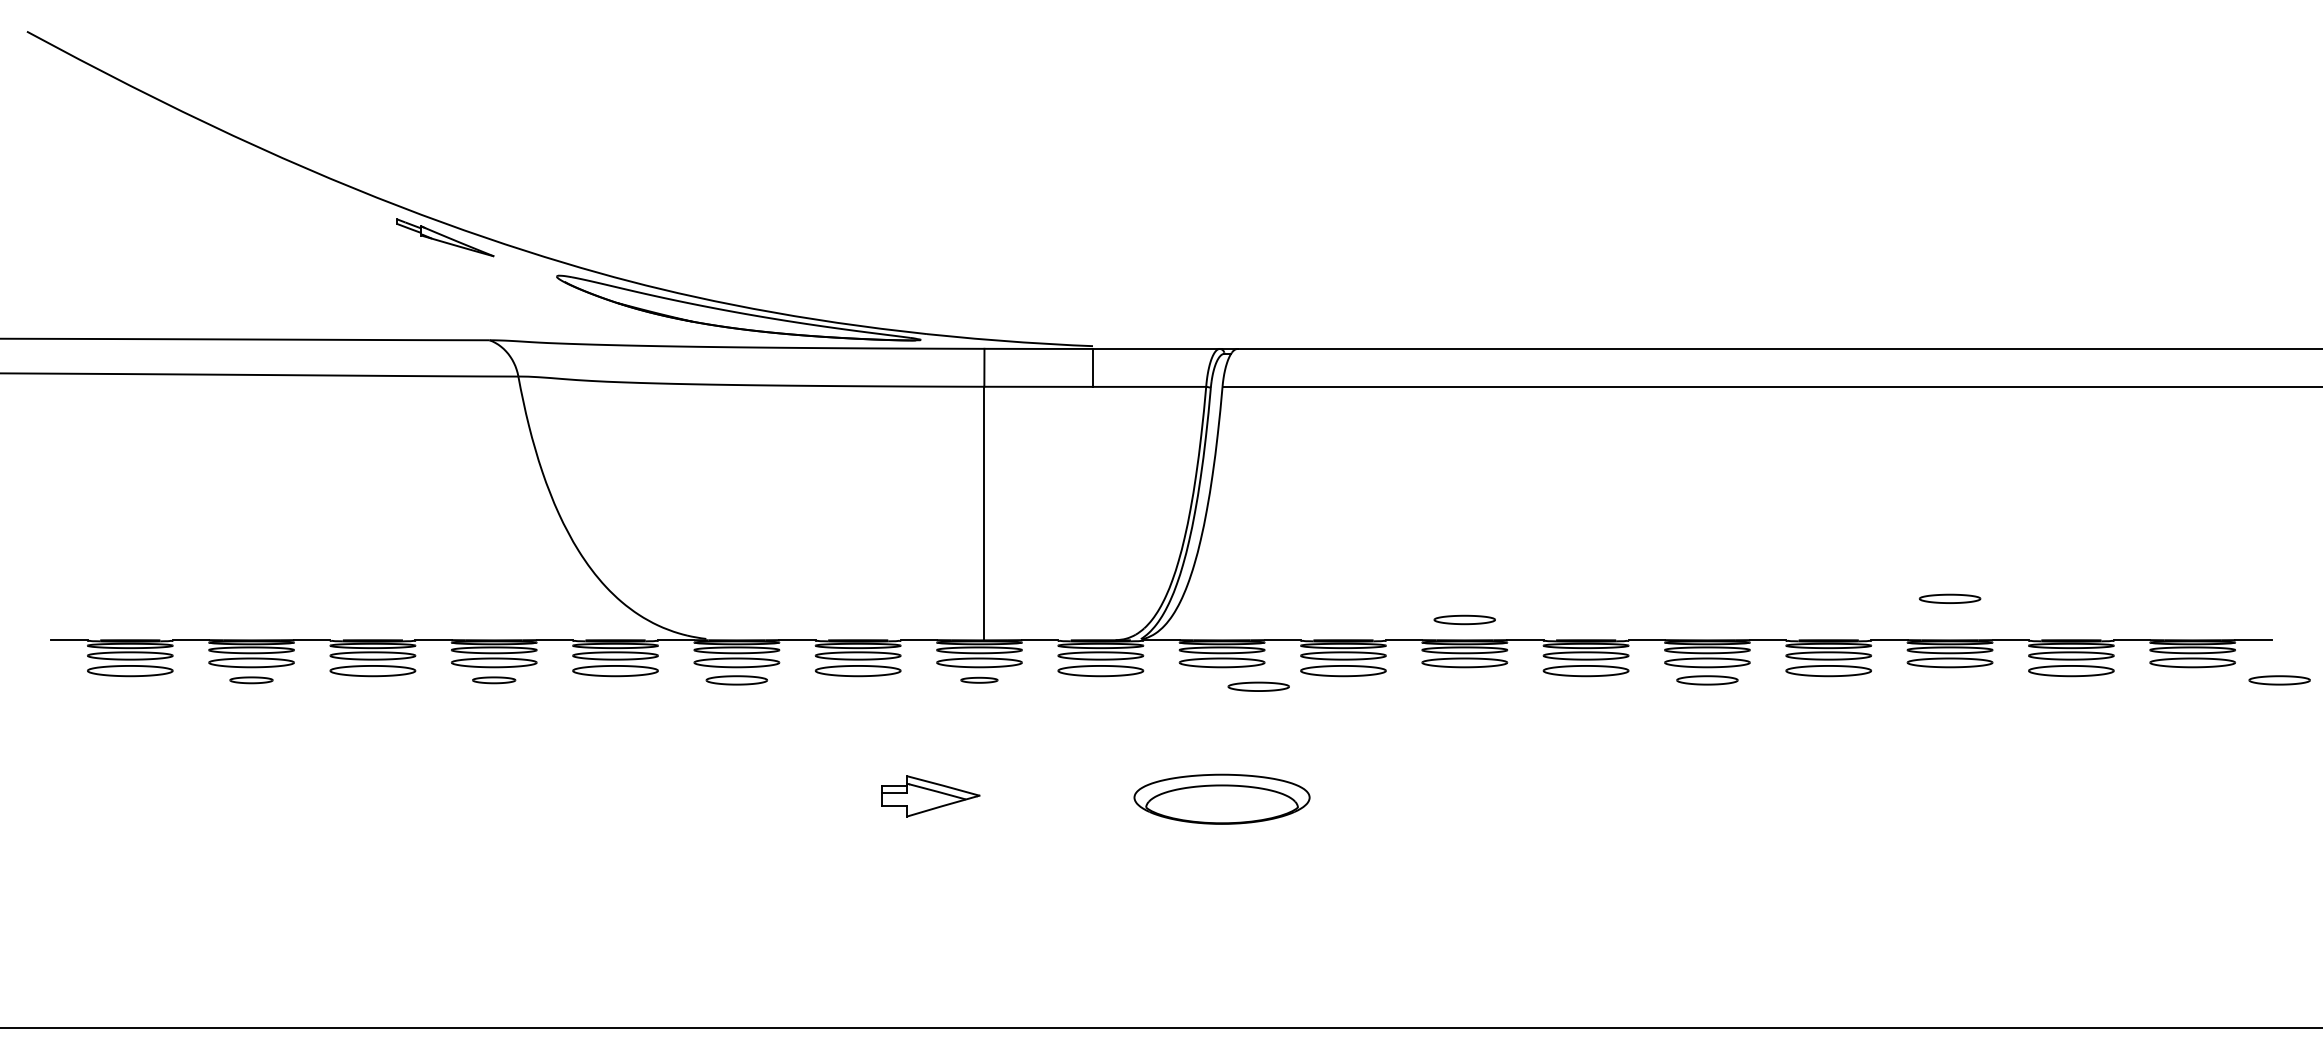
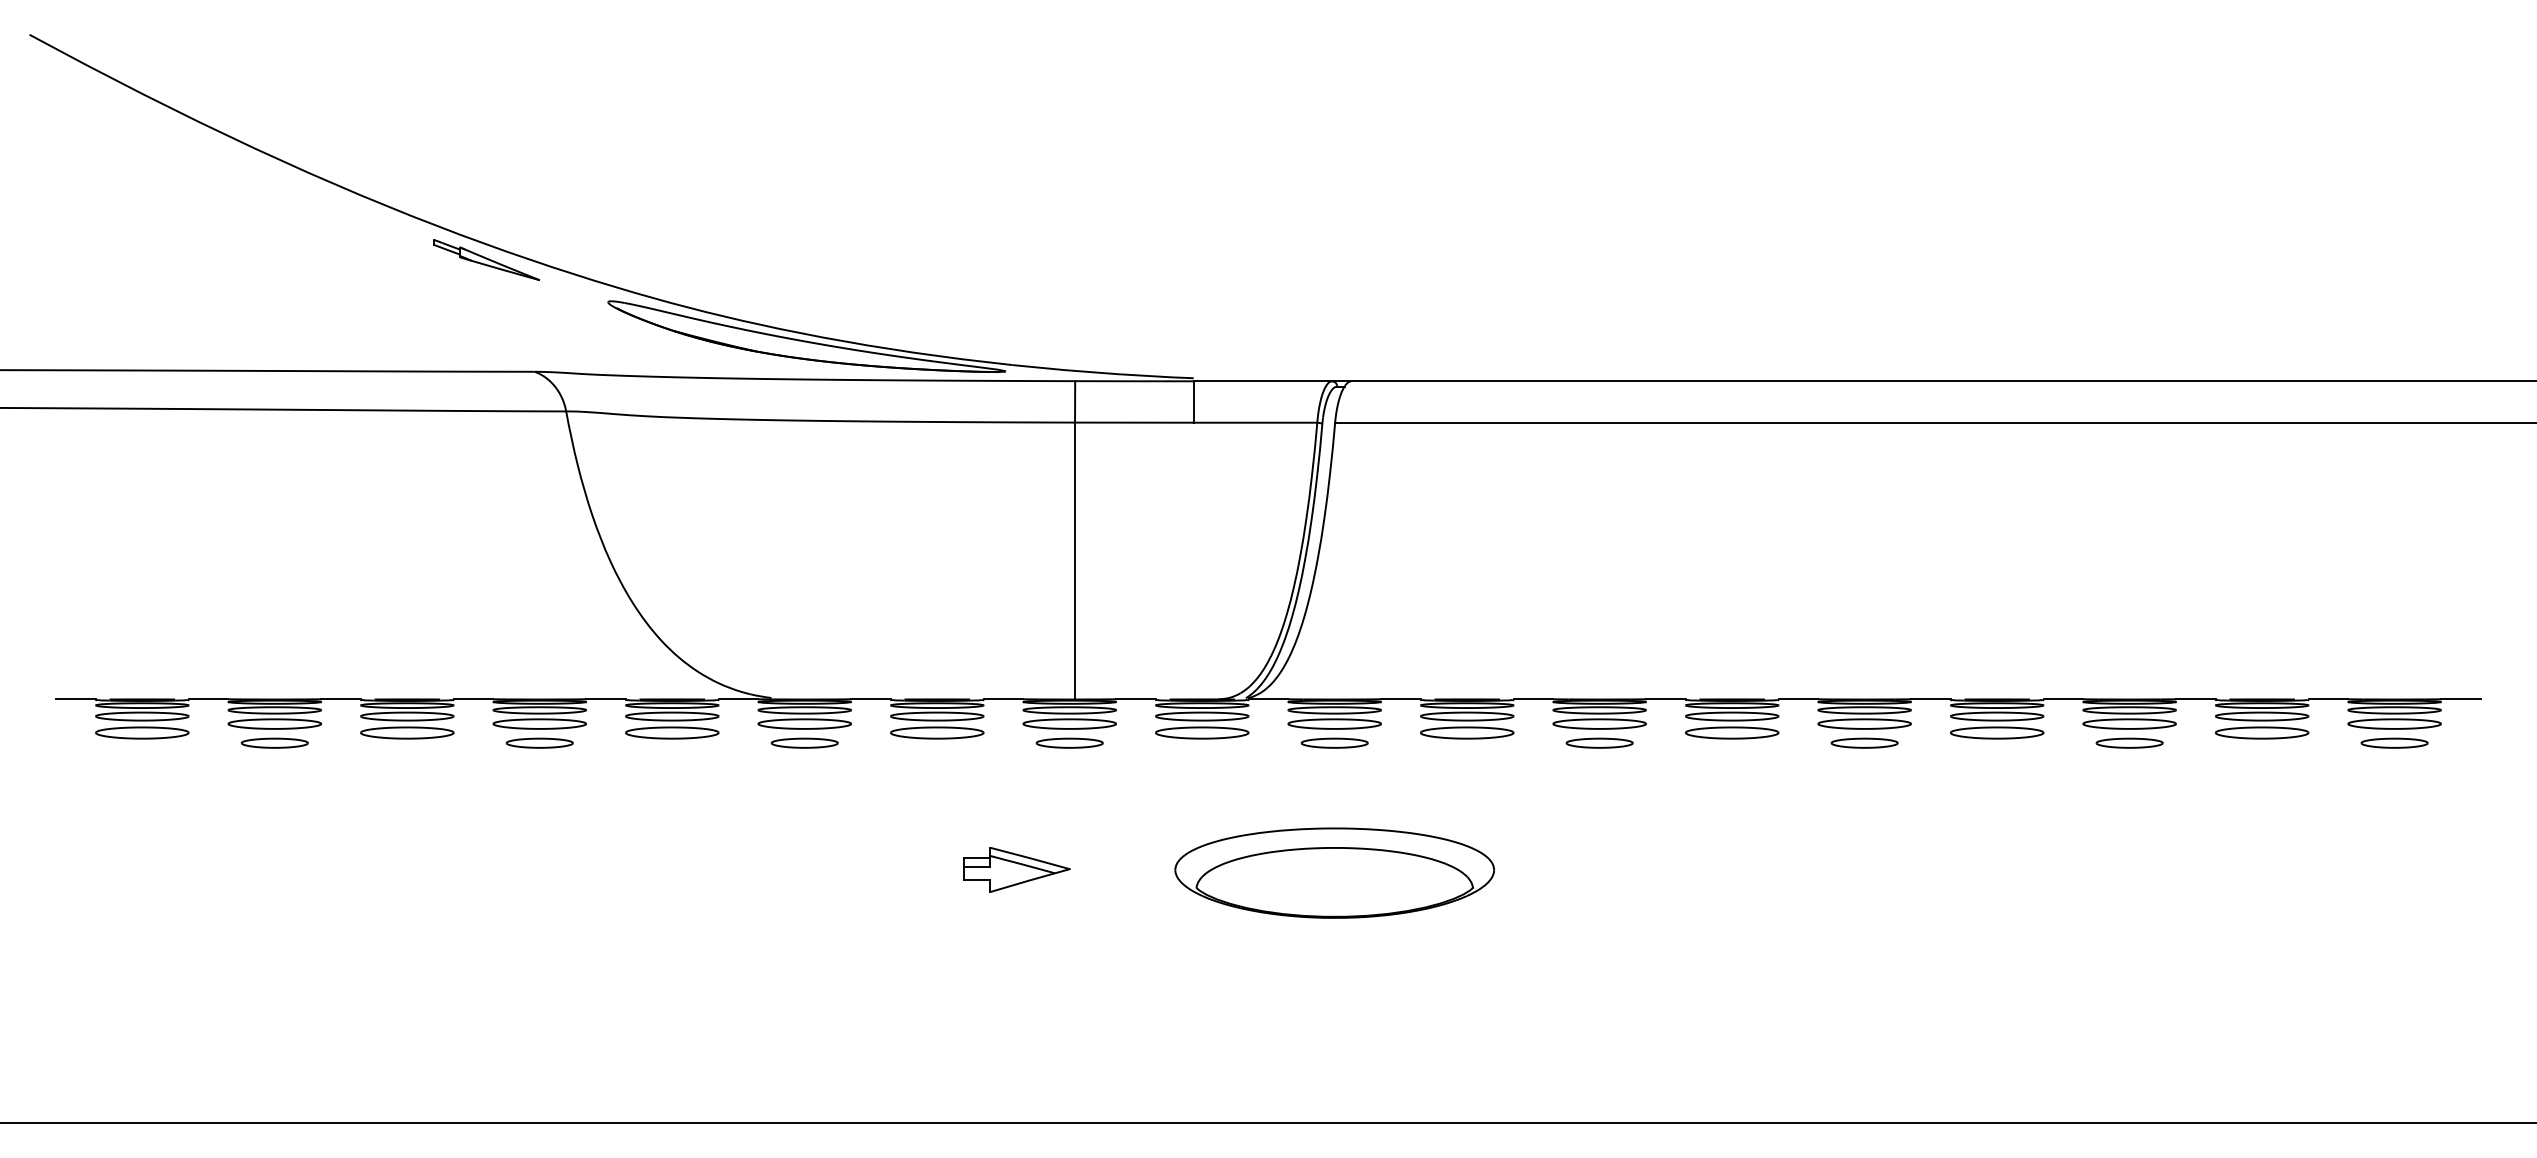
part: (1949, 598) -> (2129, 742), moved
part: (1464, 619) -> (1599, 742), moved
part: (251, 679) -> (274, 742), size x1.43
part: (493, 679) -> (539, 742), size x1.43
part: (979, 679) -> (1069, 742), size x1.67
part: (2279, 679) -> (2394, 742), moved
part: (1258, 686) -> (1334, 742), moved
part: (1221, 798) -> (1334, 872), size x1.67

